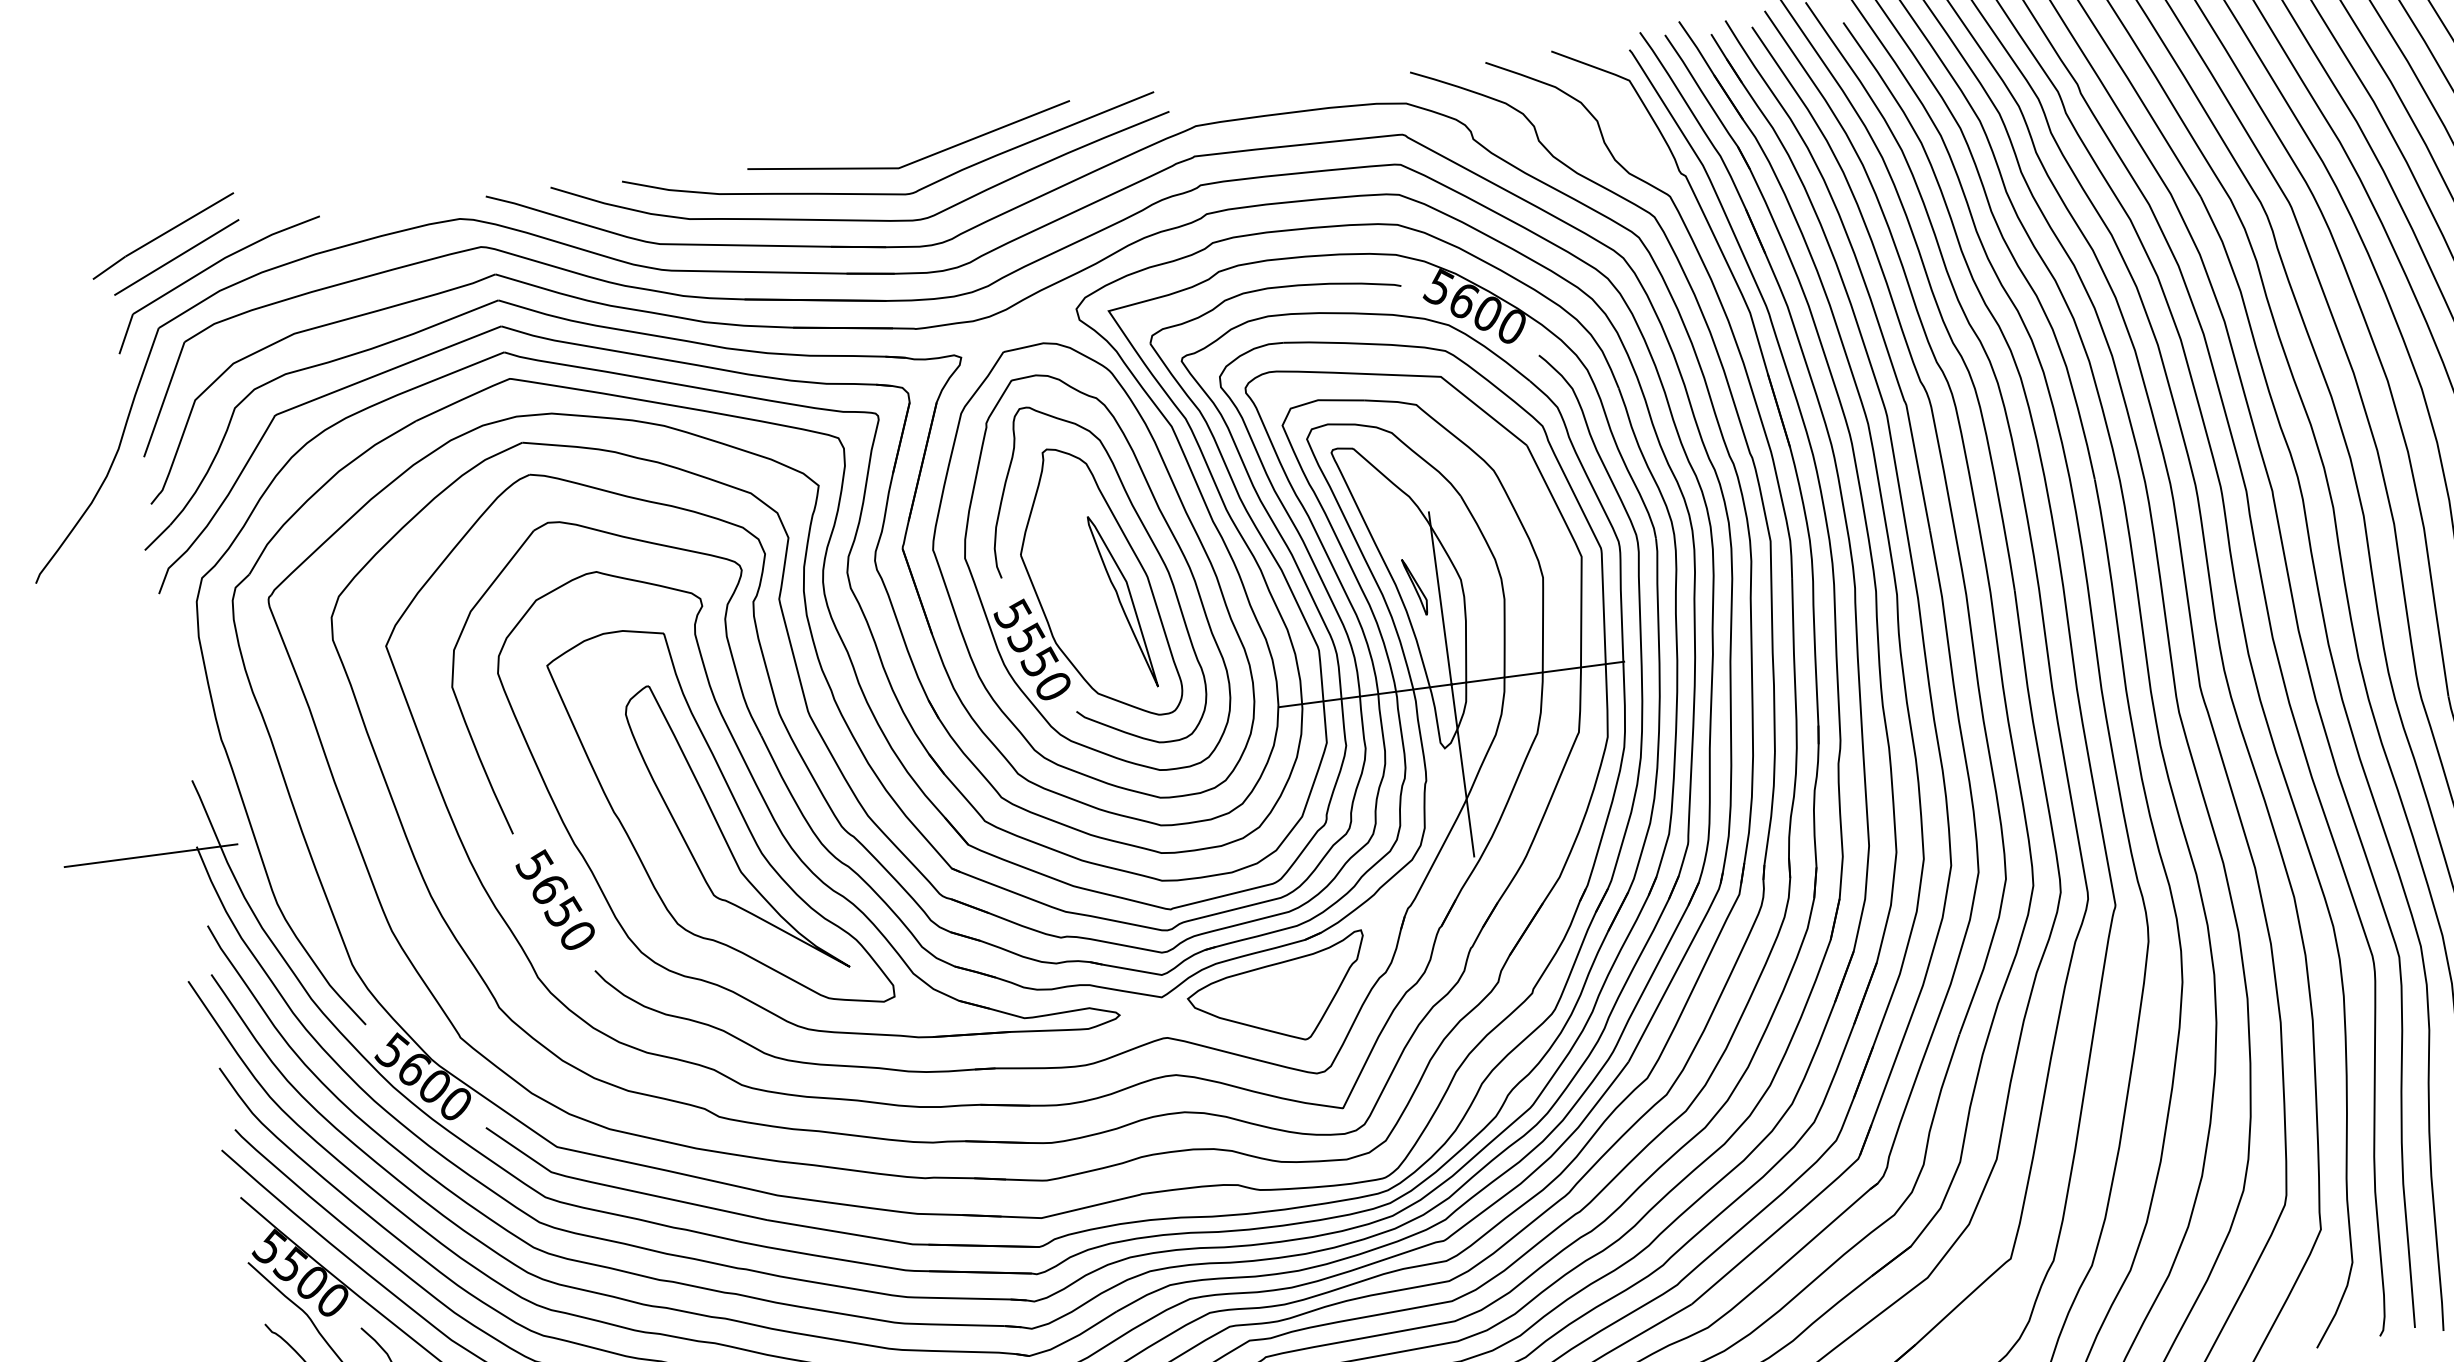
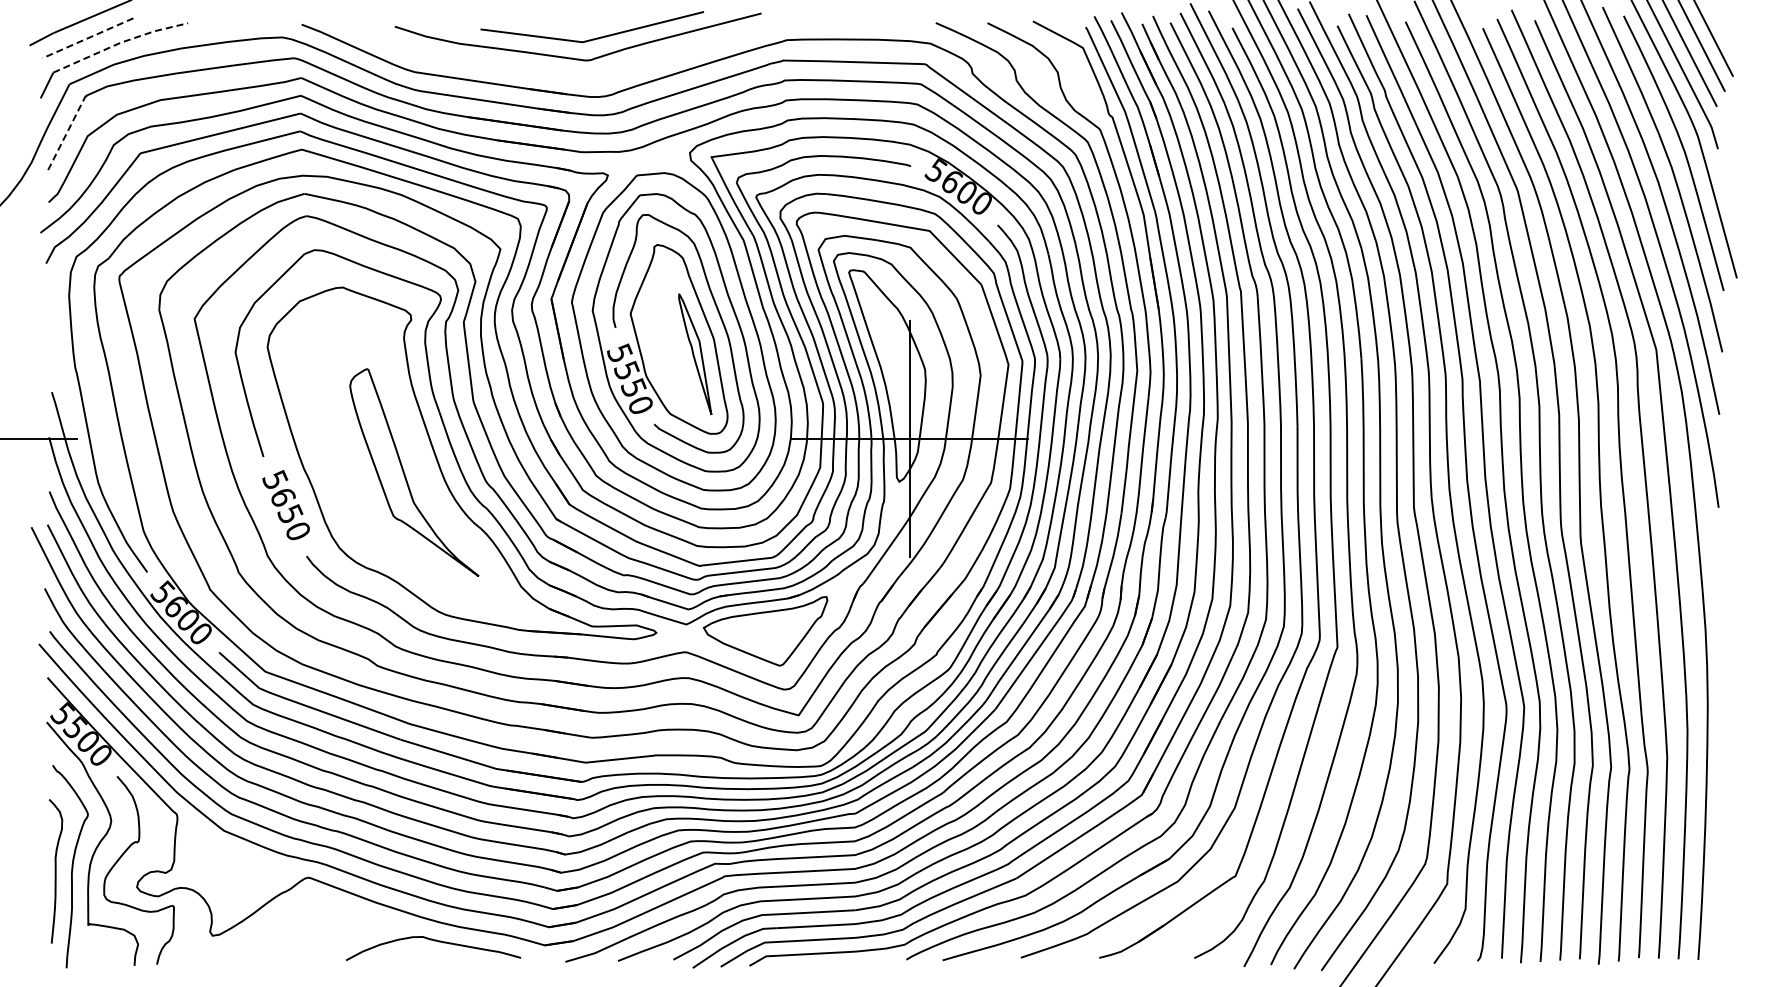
curve: (868, 218) -> (557, 73), removed
line: (176, 257) -> (87, 38), solid -> dashed
line: (225, 257) -> (120, 42), solid -> dashed
line: (165, 398) -> (67, 132), solid -> dashed
part: (1415, 587) -> (893, 370), removed
part: (718, 819) -> (403, 465), removed

